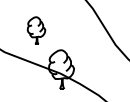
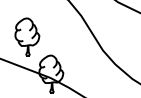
part: (36, 30) -> (27, 36), size x1.43

